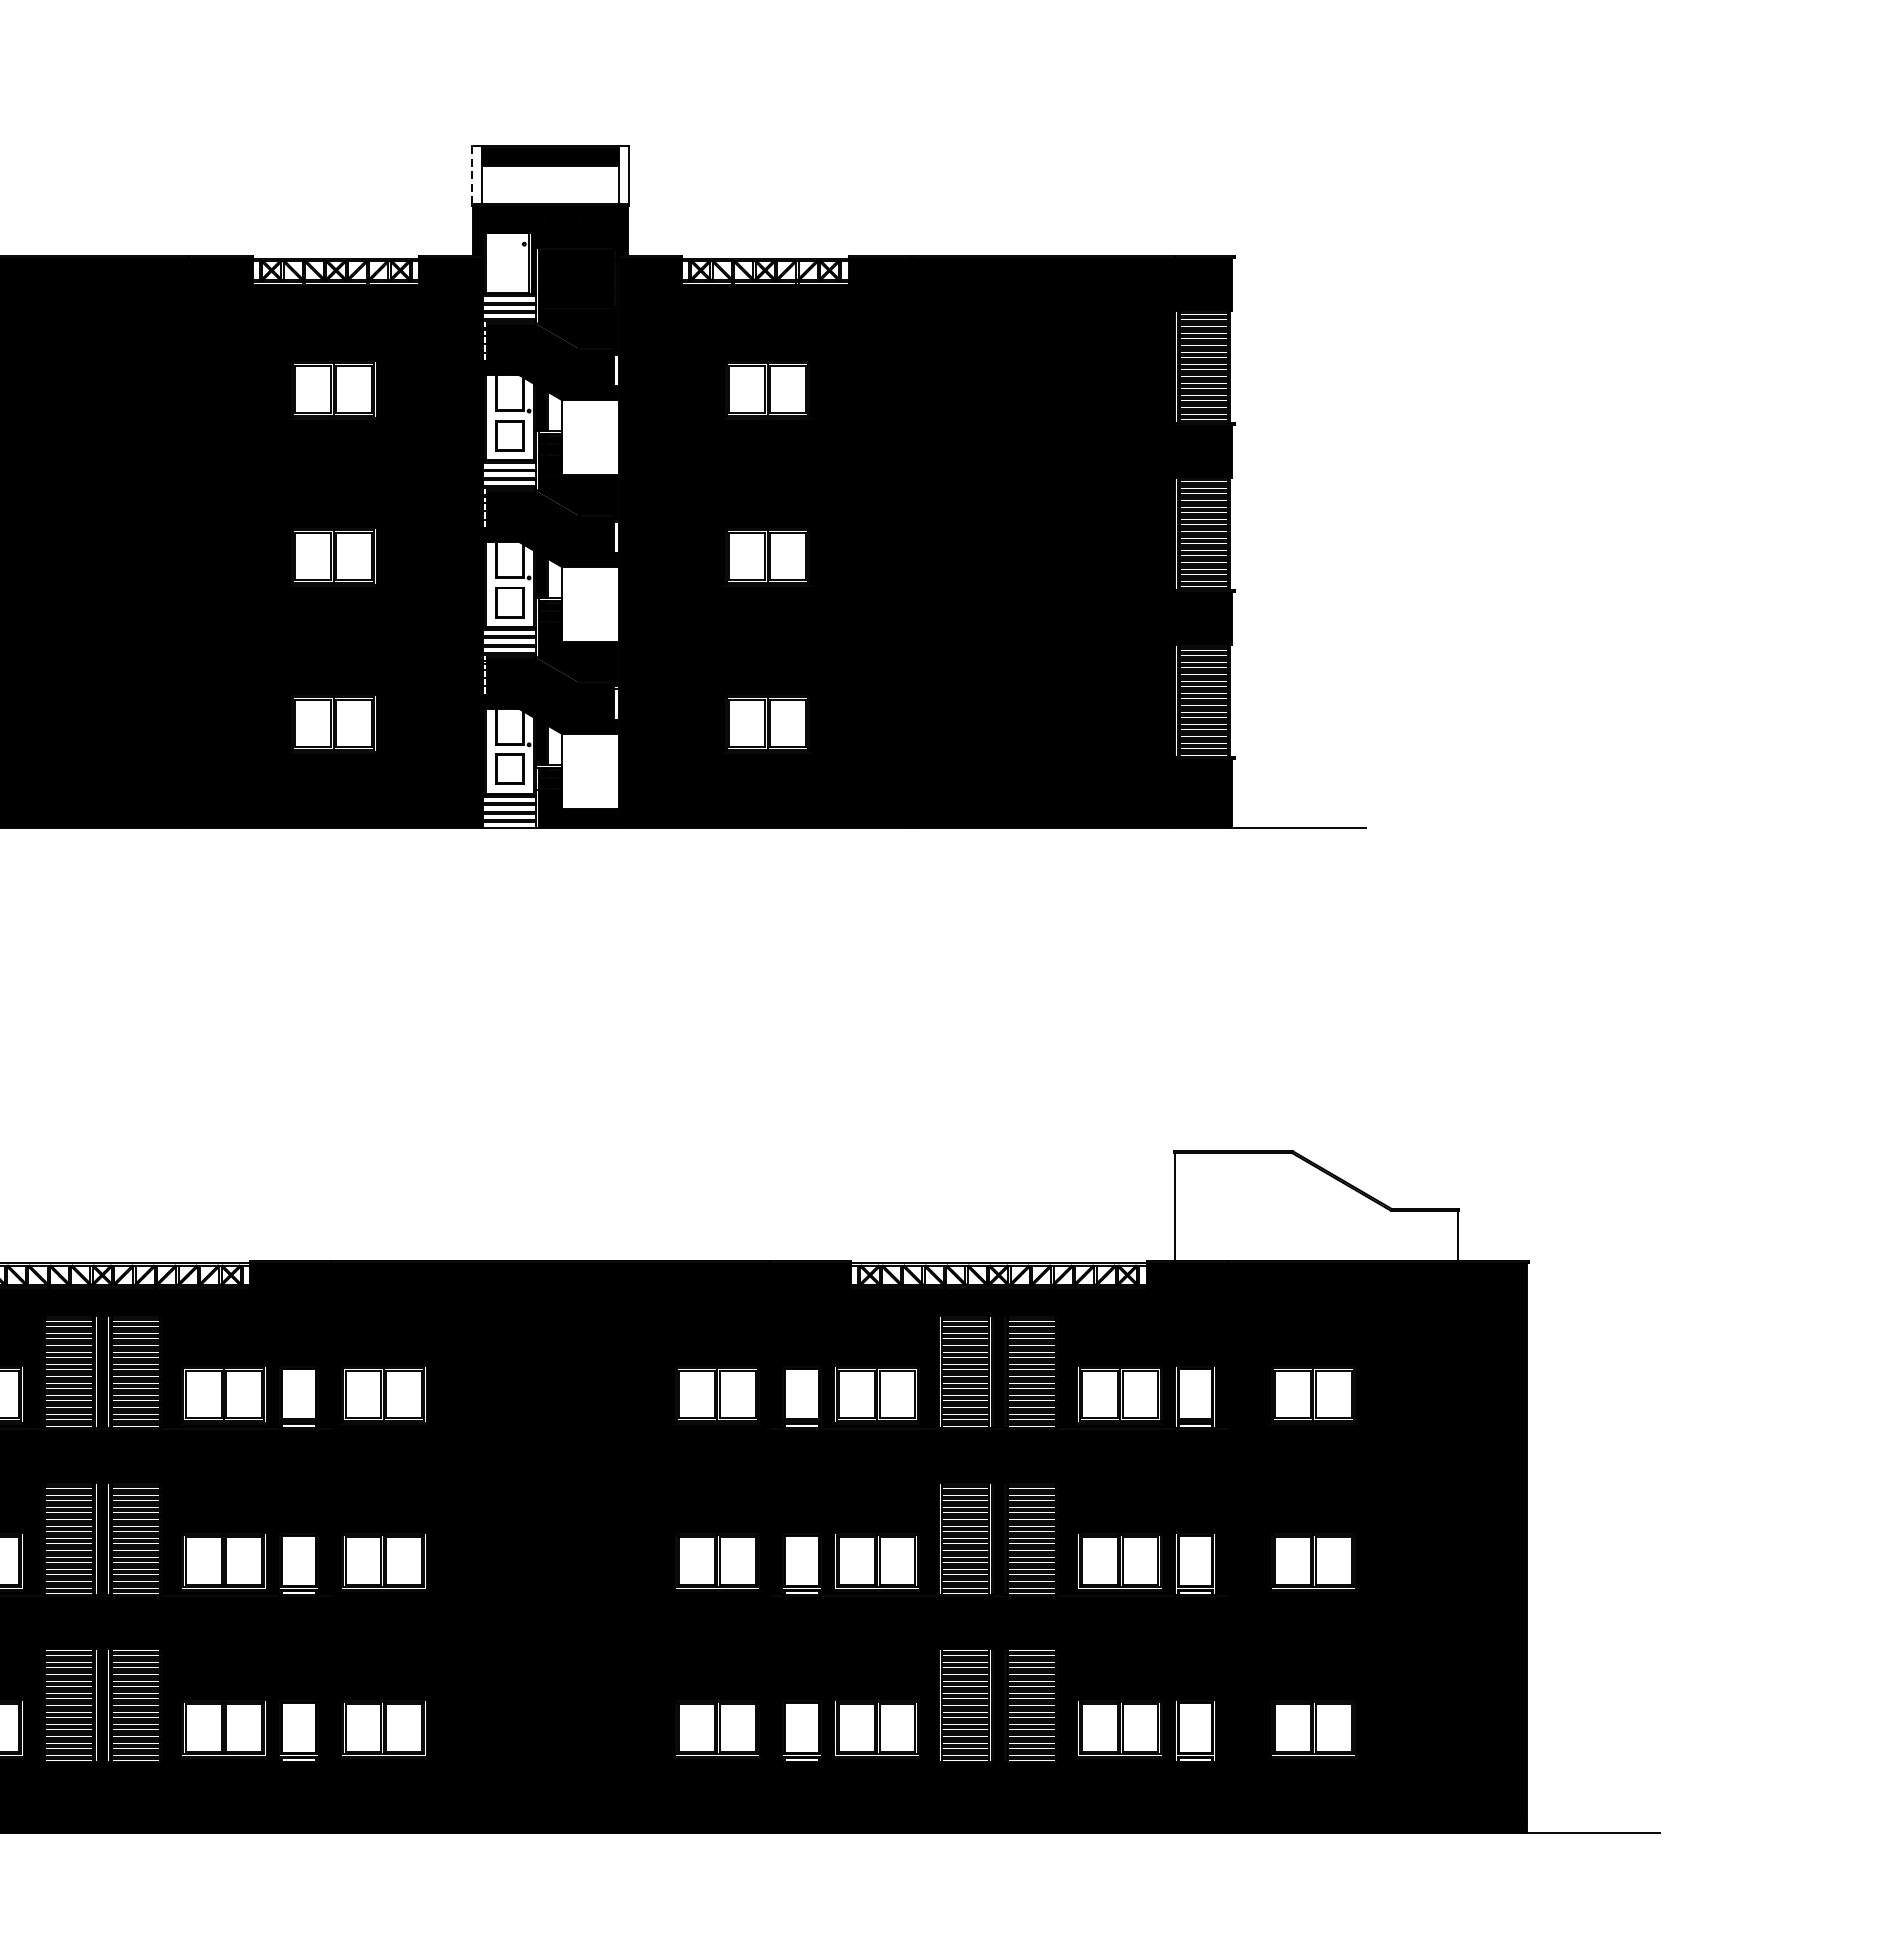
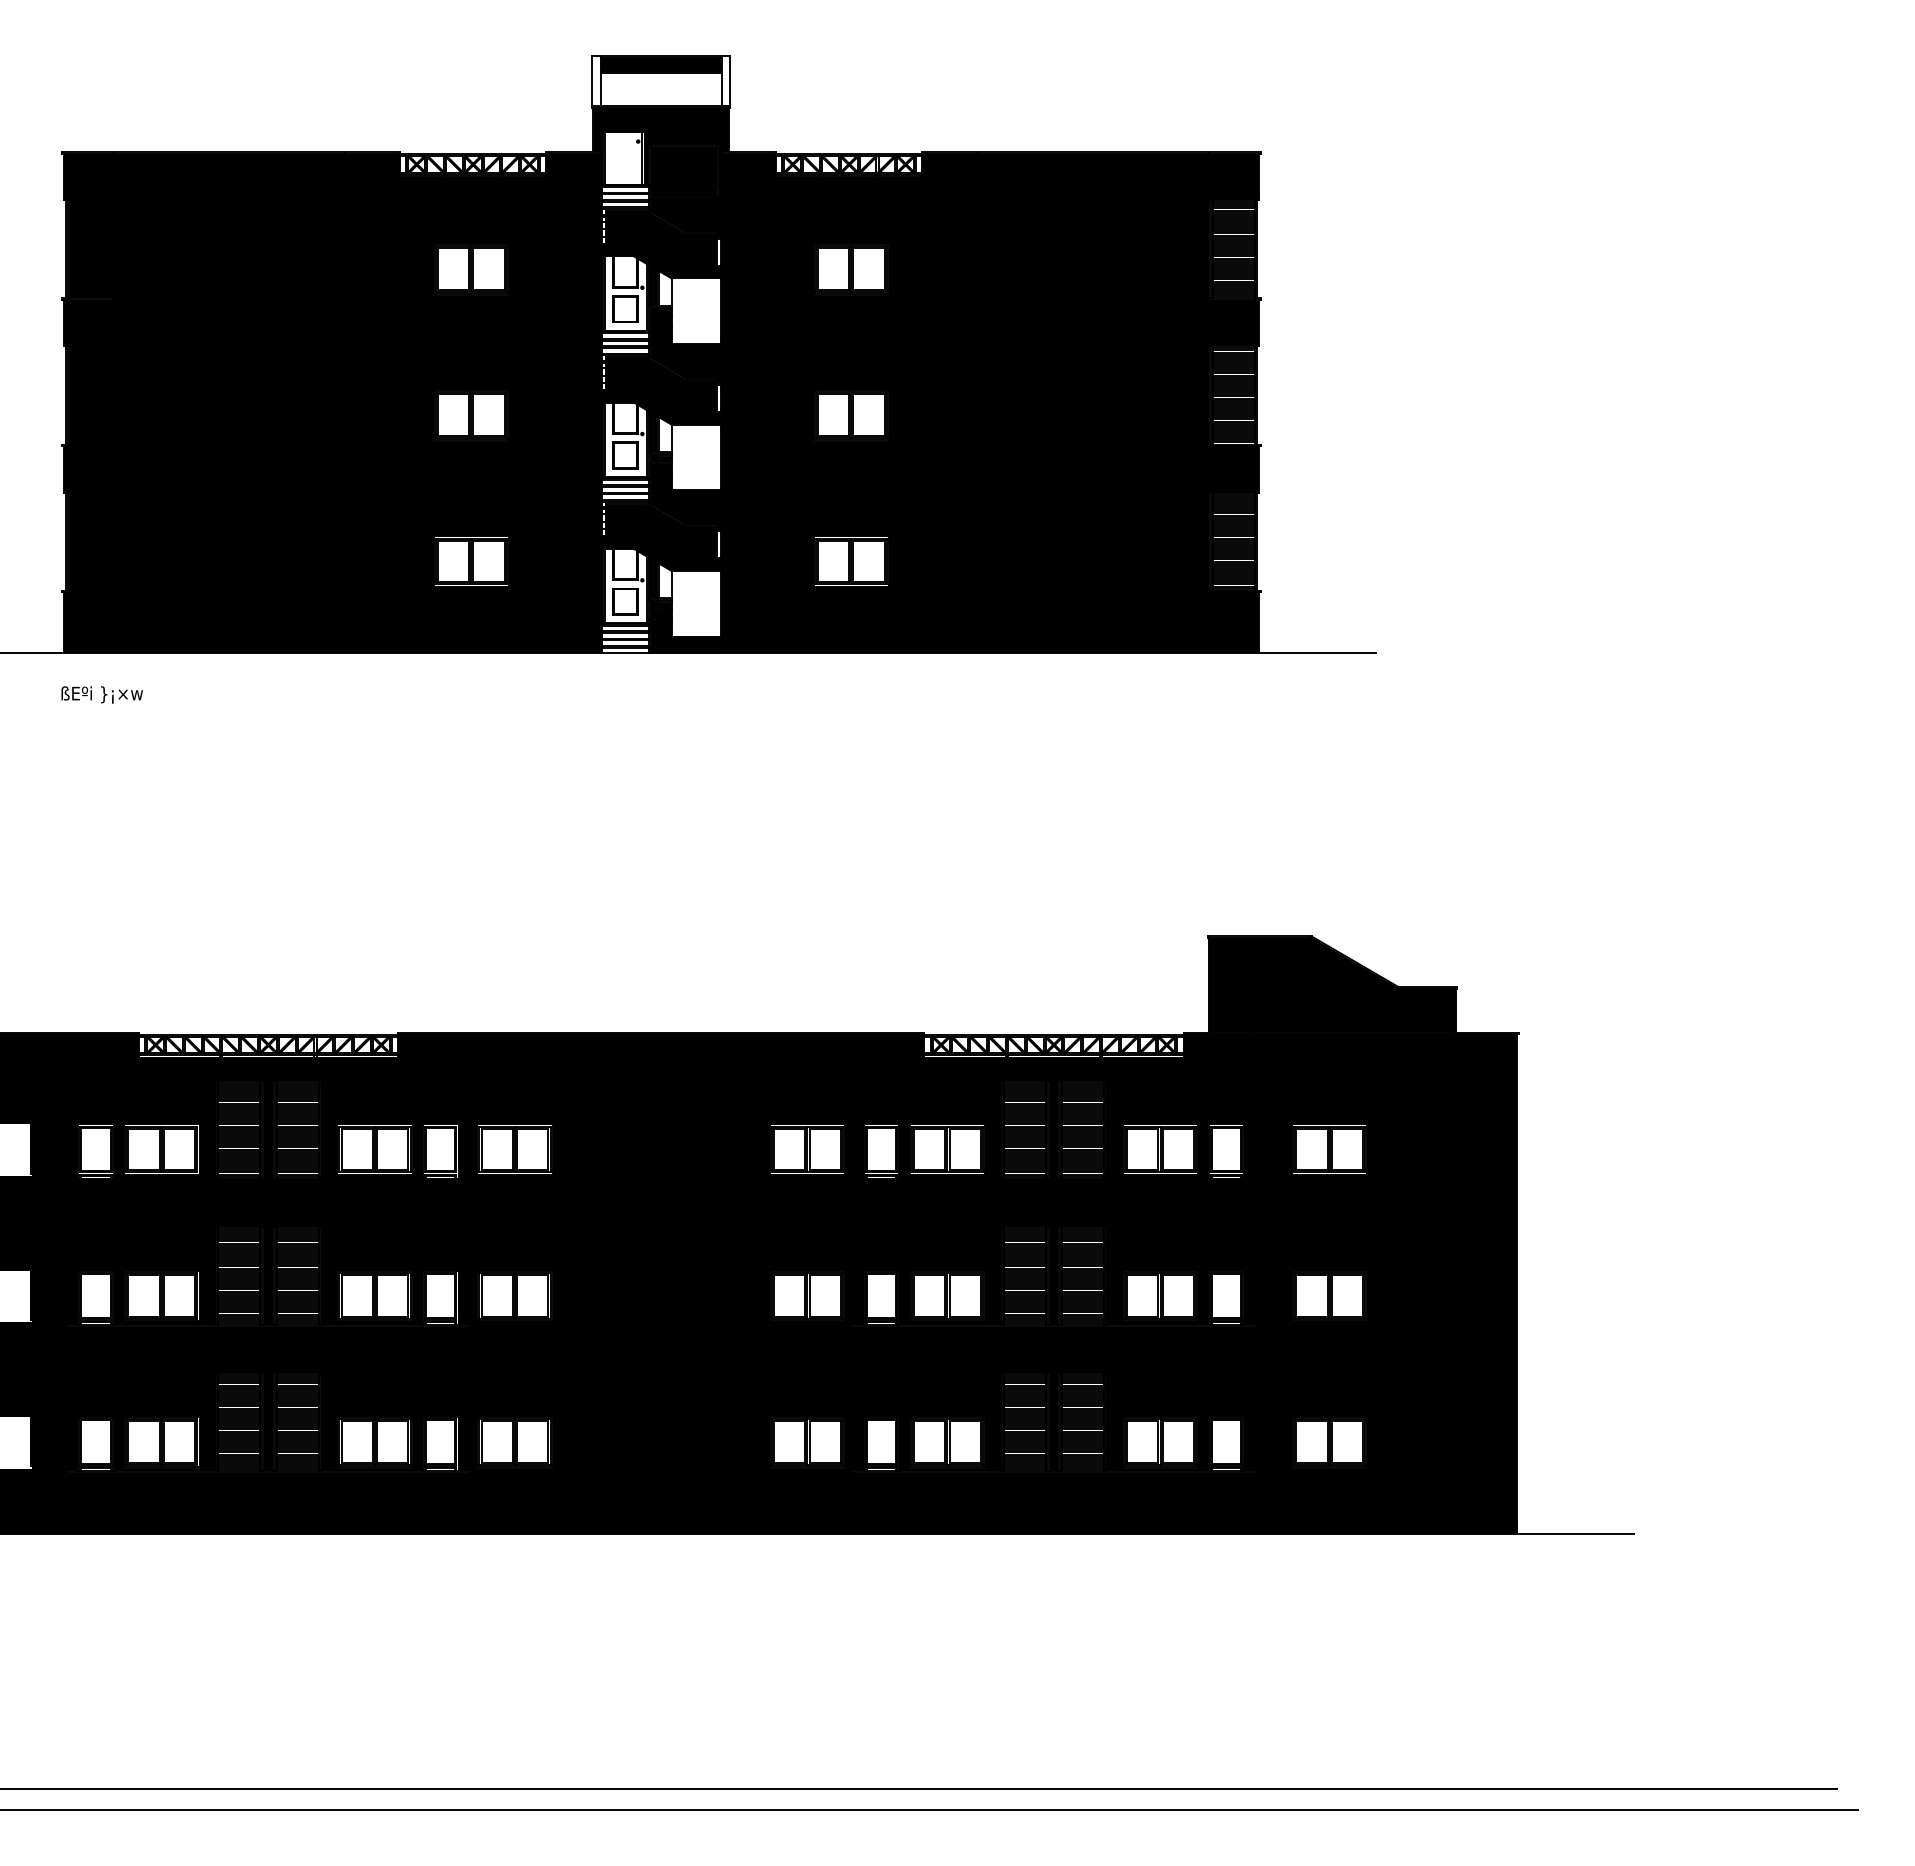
line: (472, 174) -> (592, 80), dashed -> solid
fill: (1316, 1207) -> (1332, 985), added

